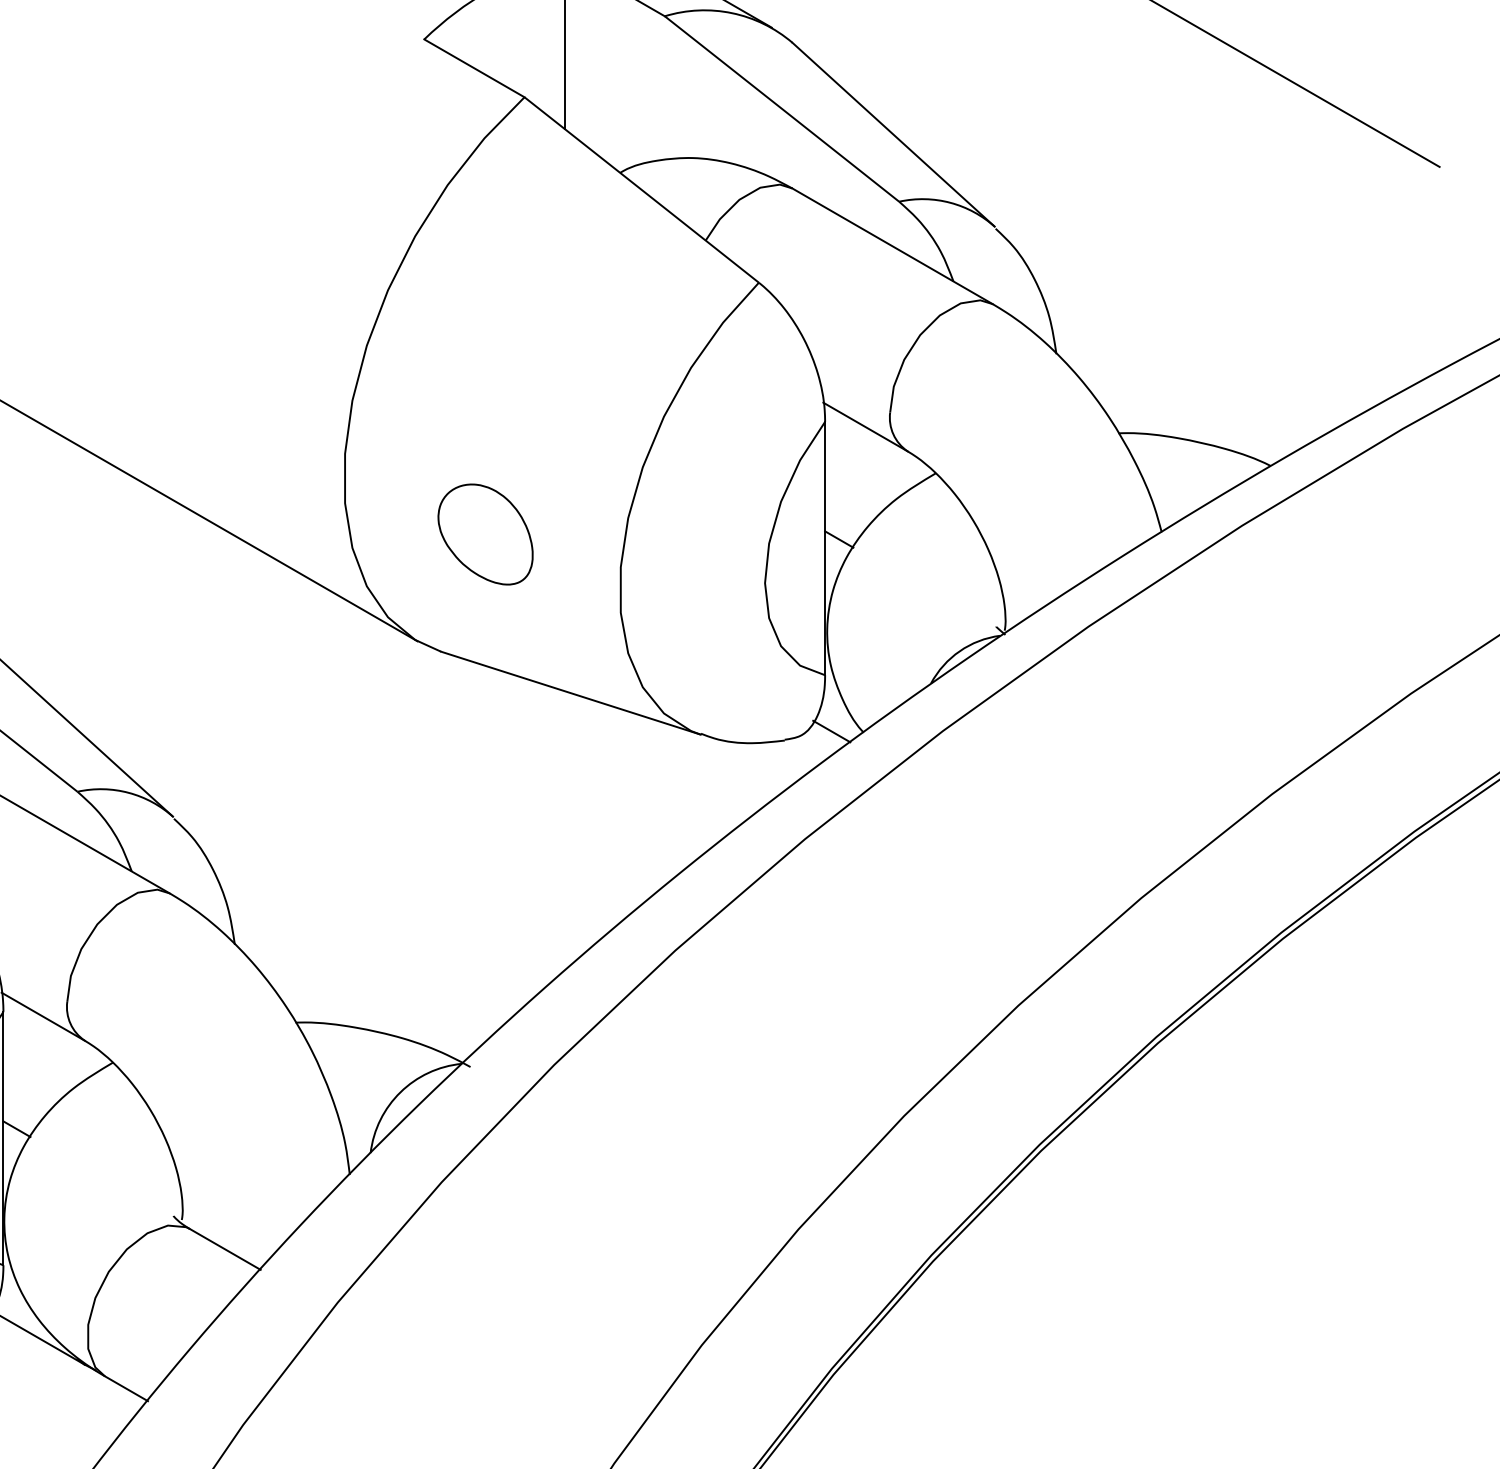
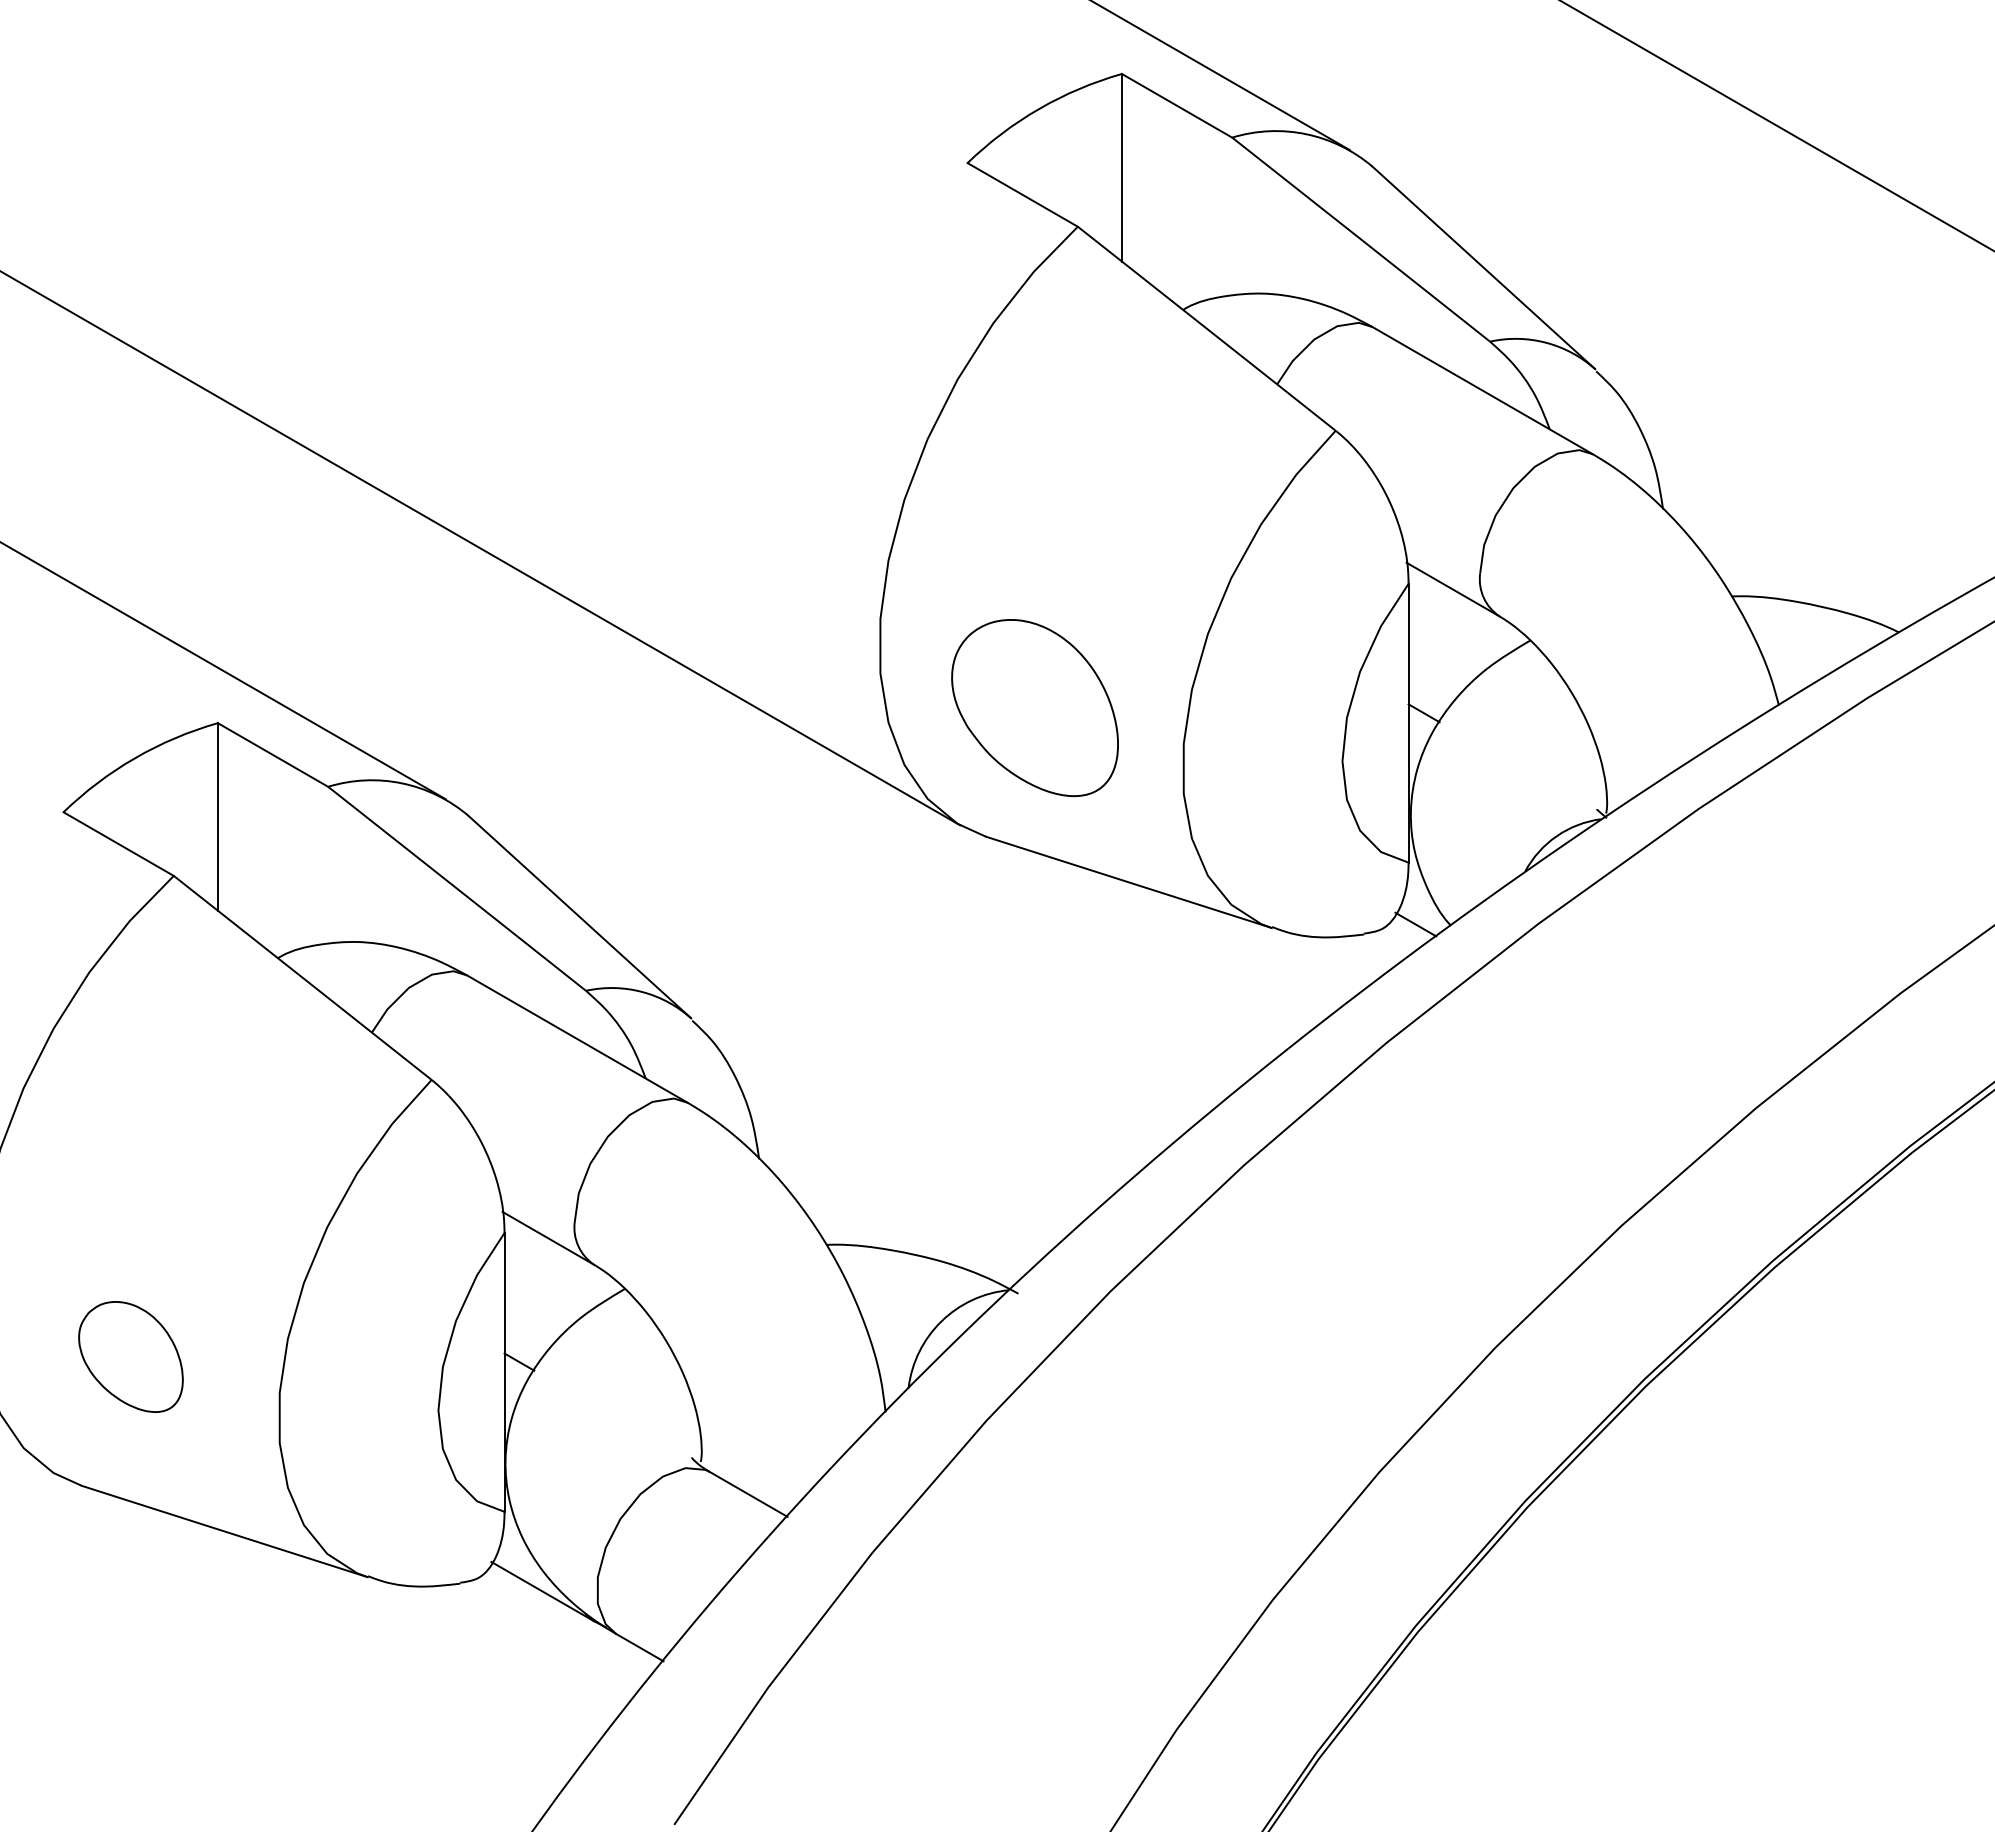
part: (485, 534) -> (1034, 707), size x1.6

